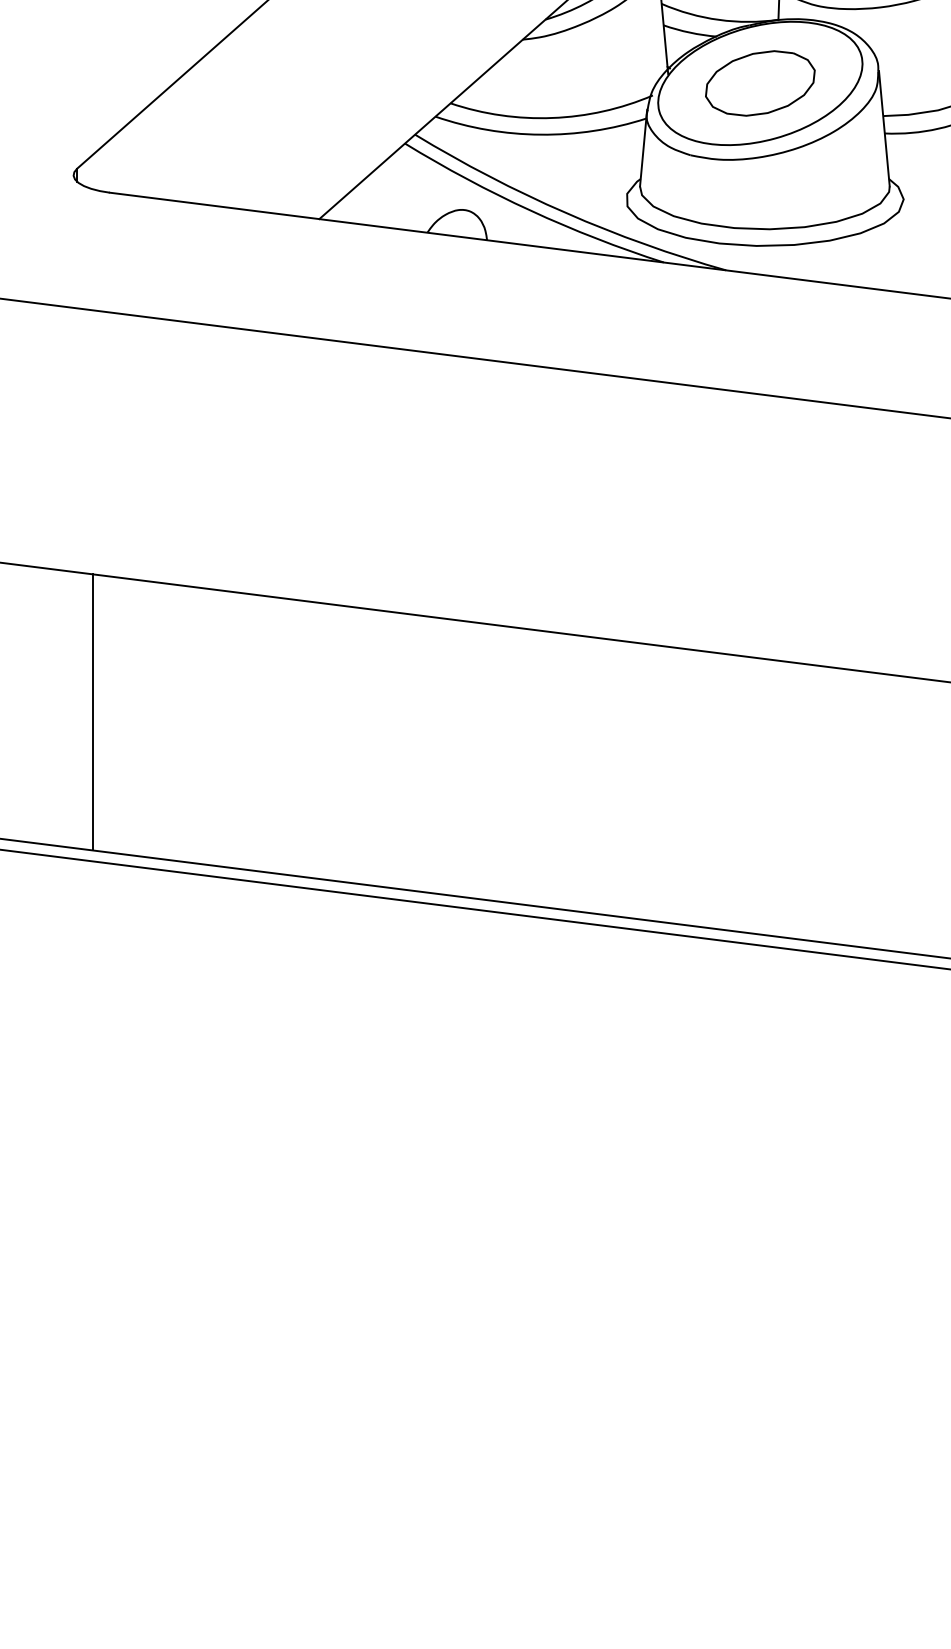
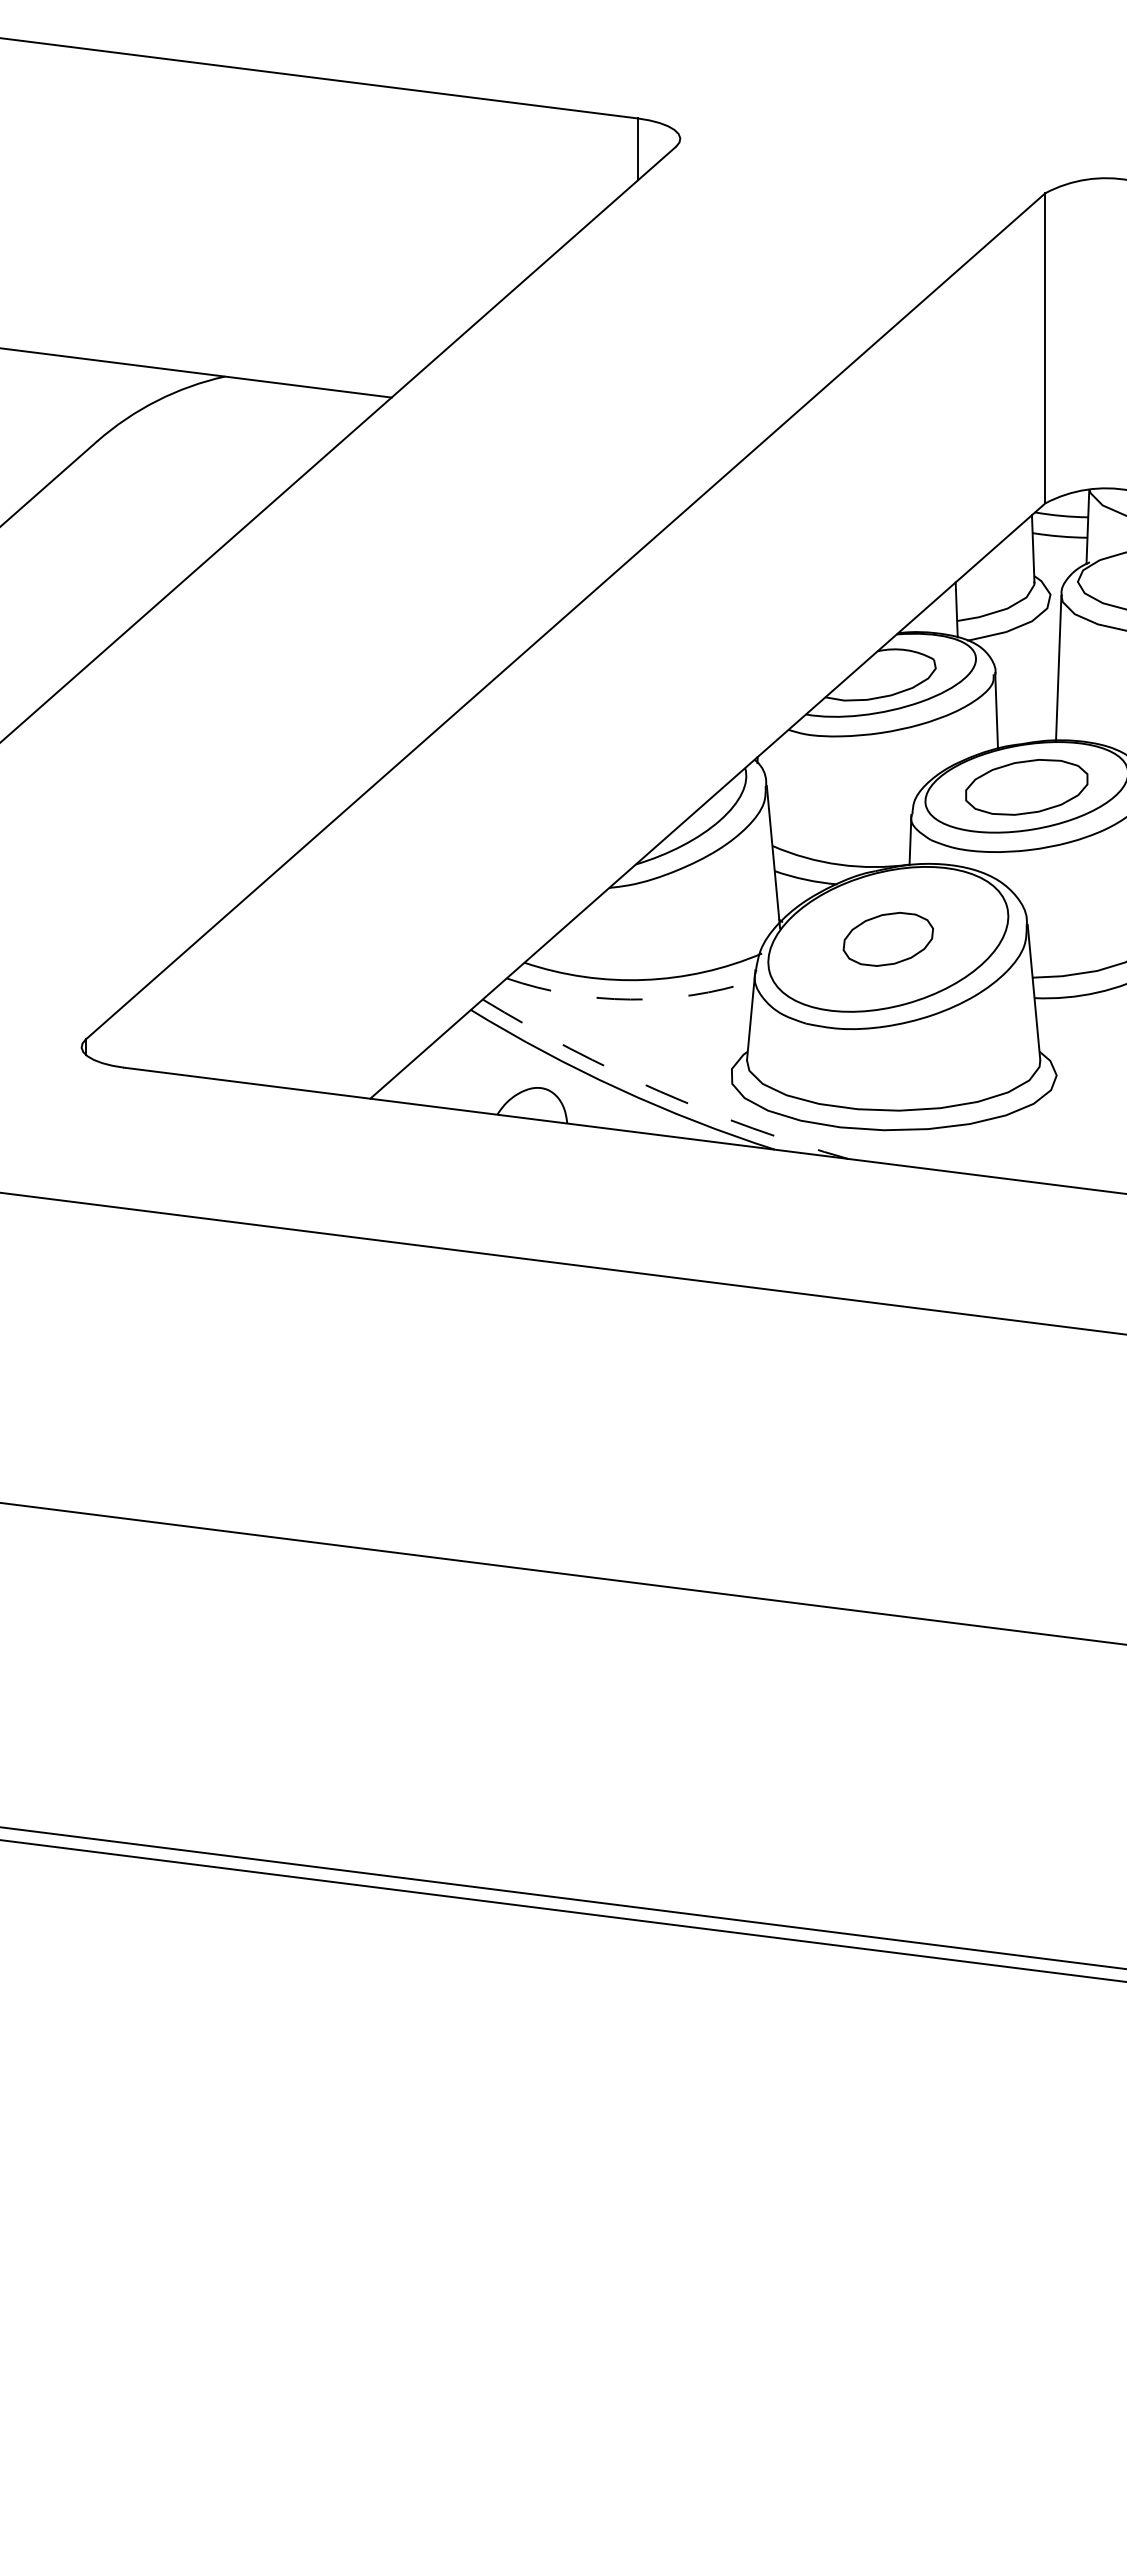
part: (760, 83) -> (888, 939), size x0.7
arc: (540, 134) -> (630, 999), solid -> dashed
arc: (566, 212) -> (660, 1091), solid -> dashed
line: (93, 711) -> (104, 1677), removed

